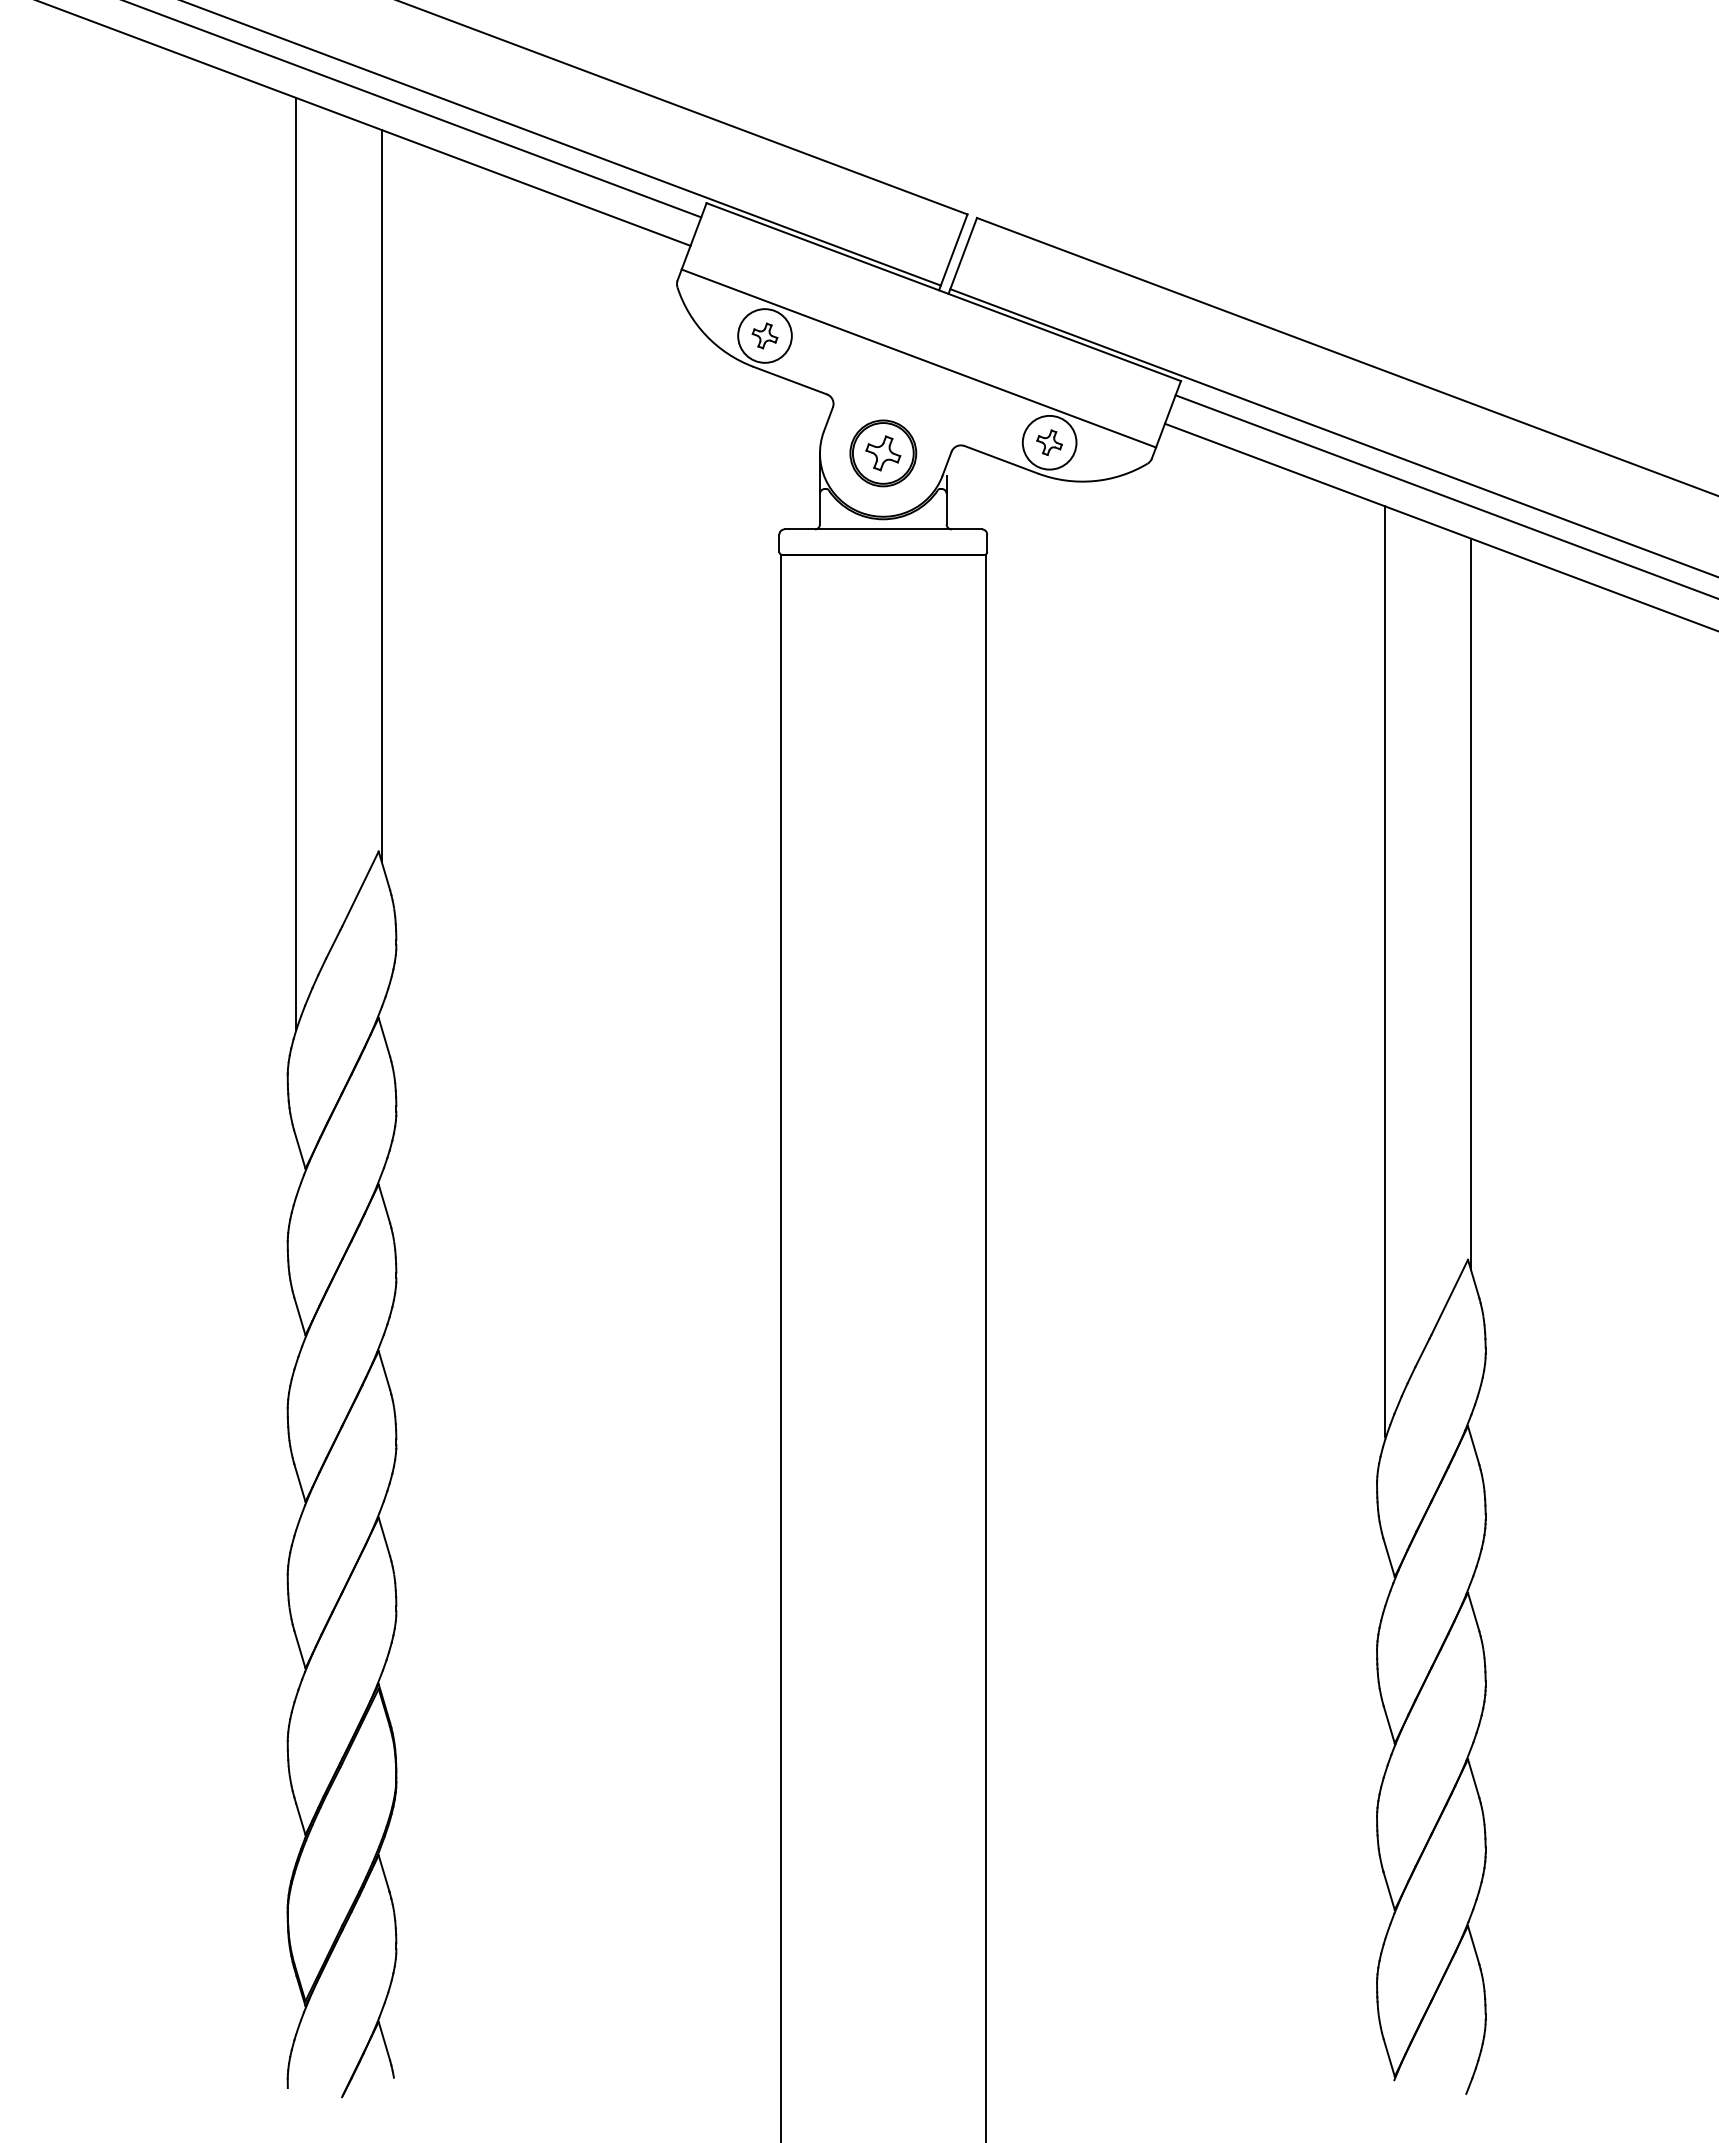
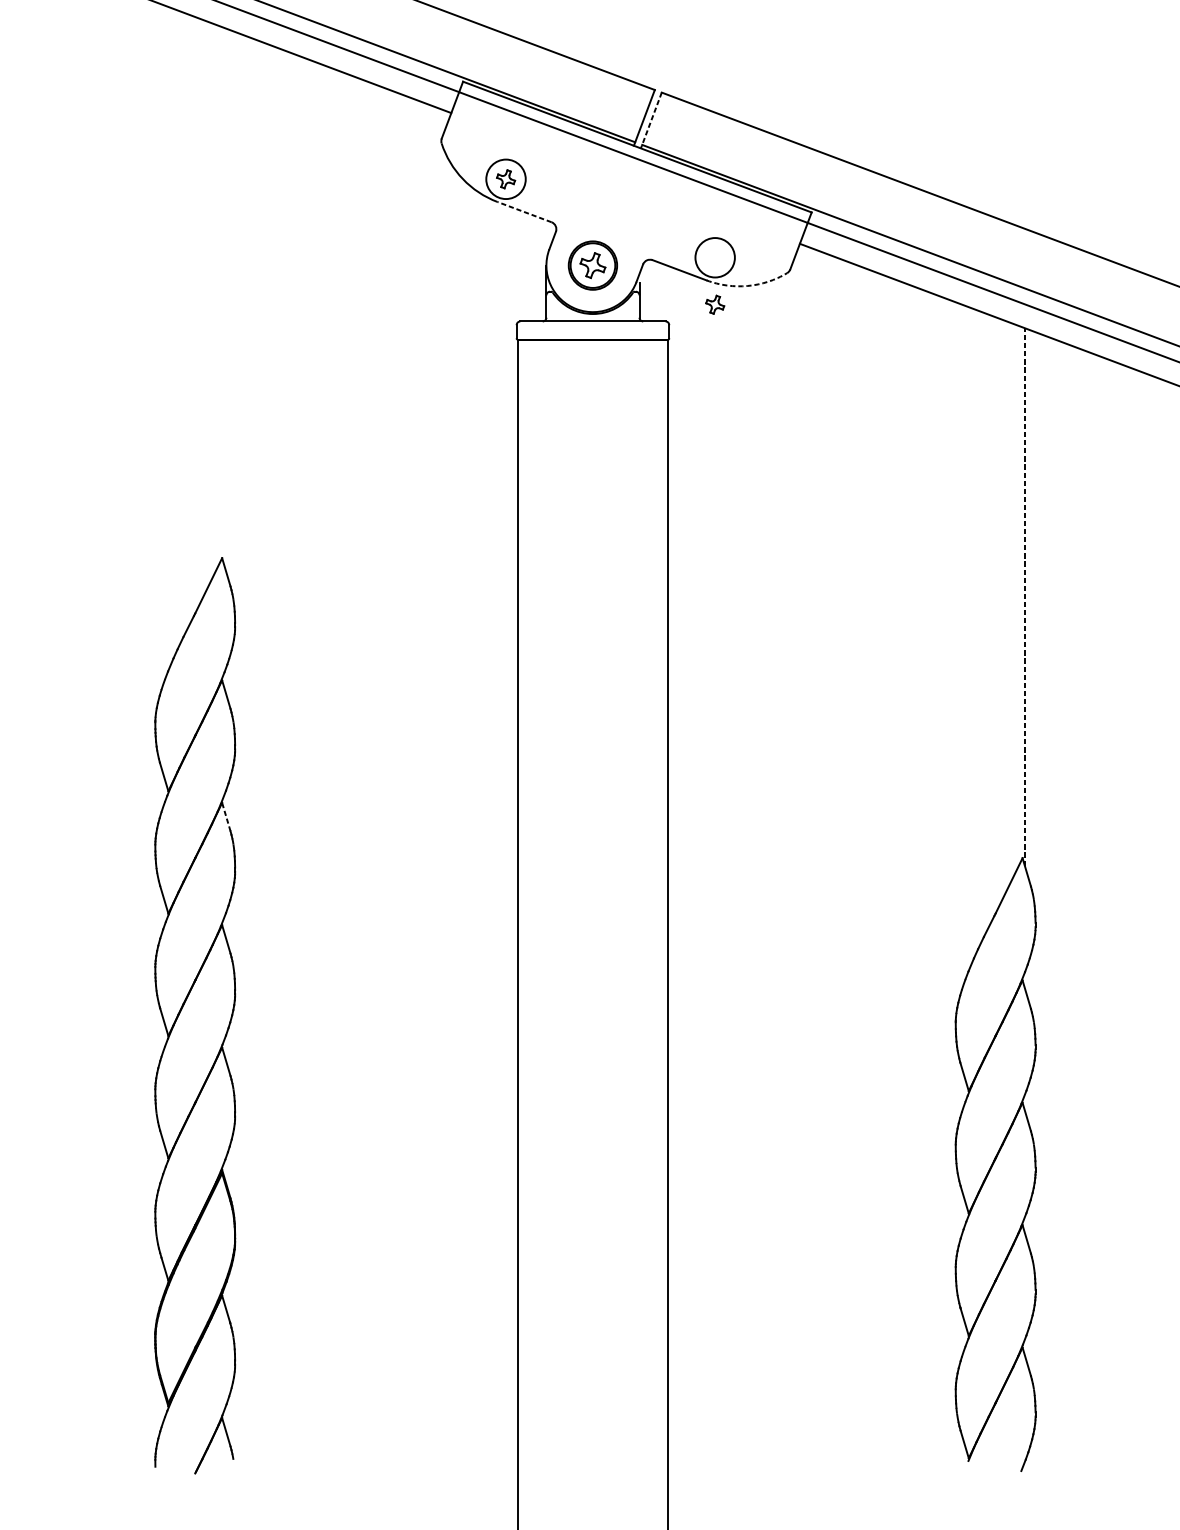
line: (962, 255) -> (651, 120), solid -> dashed
line: (918, 358) -> (633, 157), moved
line: (789, 380) -> (524, 212), solid -> dashed
part: (1049, 442) -> (715, 304), moved
arc: (1094, 481) -> (748, 286), solid -> dashed
line: (381, 495) -> (224, 296), removed
line: (295, 563) -> (161, 346), removed
line: (1471, 904) -> (1025, 597), solid -> dashed
line: (1384, 971) -> (961, 646), removed
line: (384, 1203) -> (226, 816), solid -> dashed

